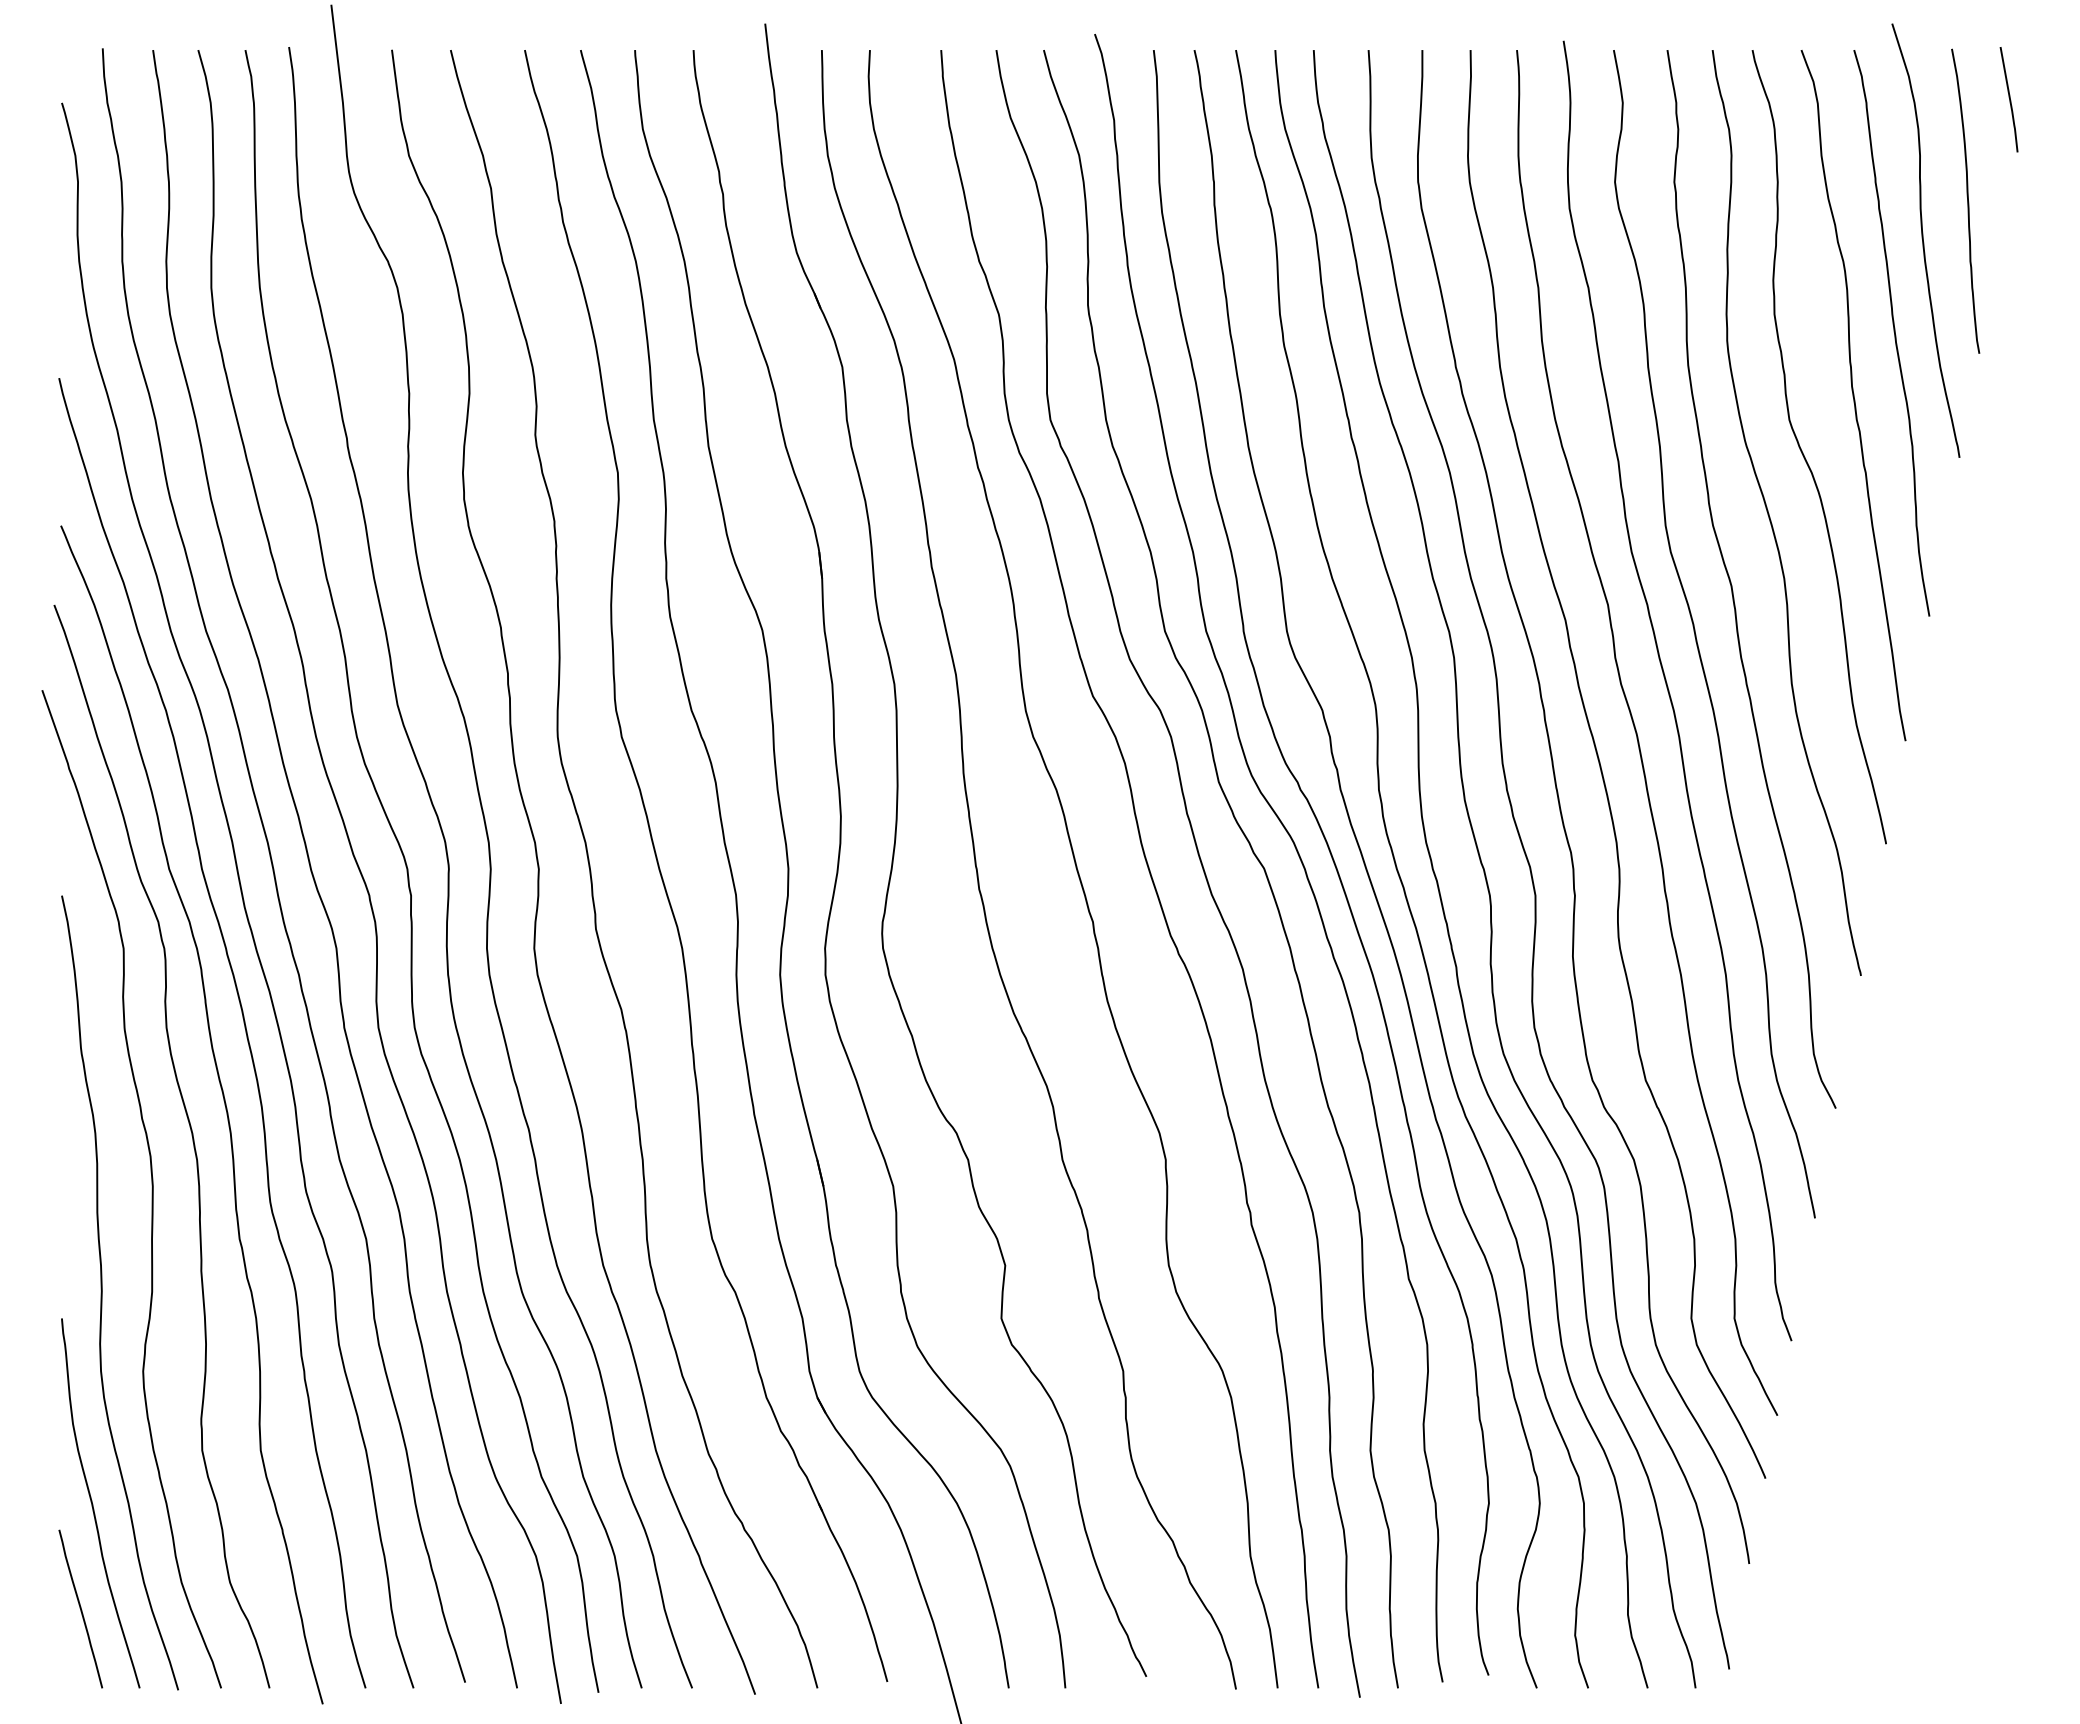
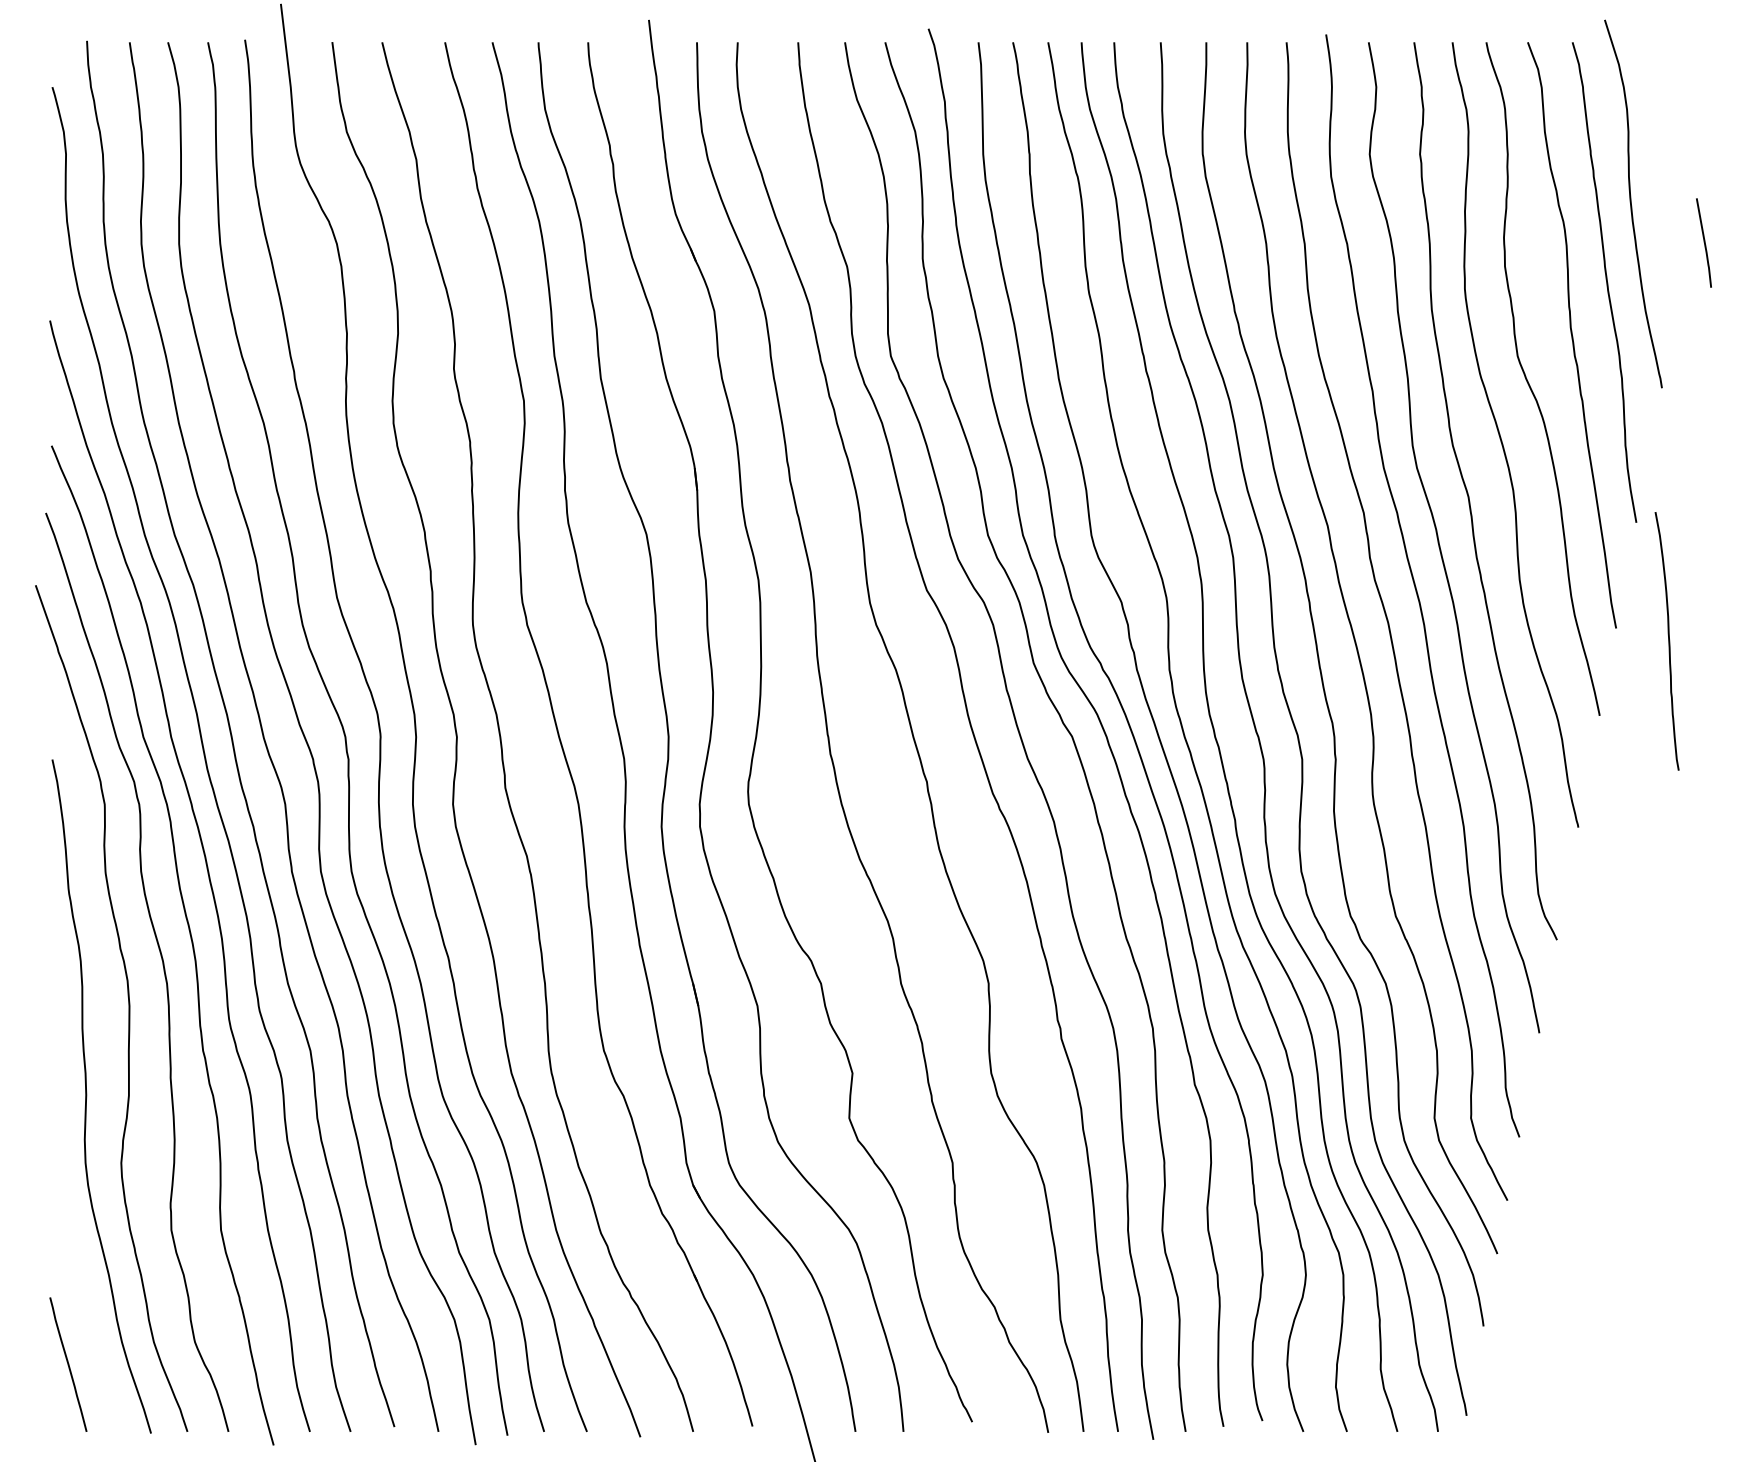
line: (2009, 99) -> (1704, 242), moved
curve: (1967, 200) -> (1668, 640), moved
curve: (93, 1504) -> (79, 1275), removed

